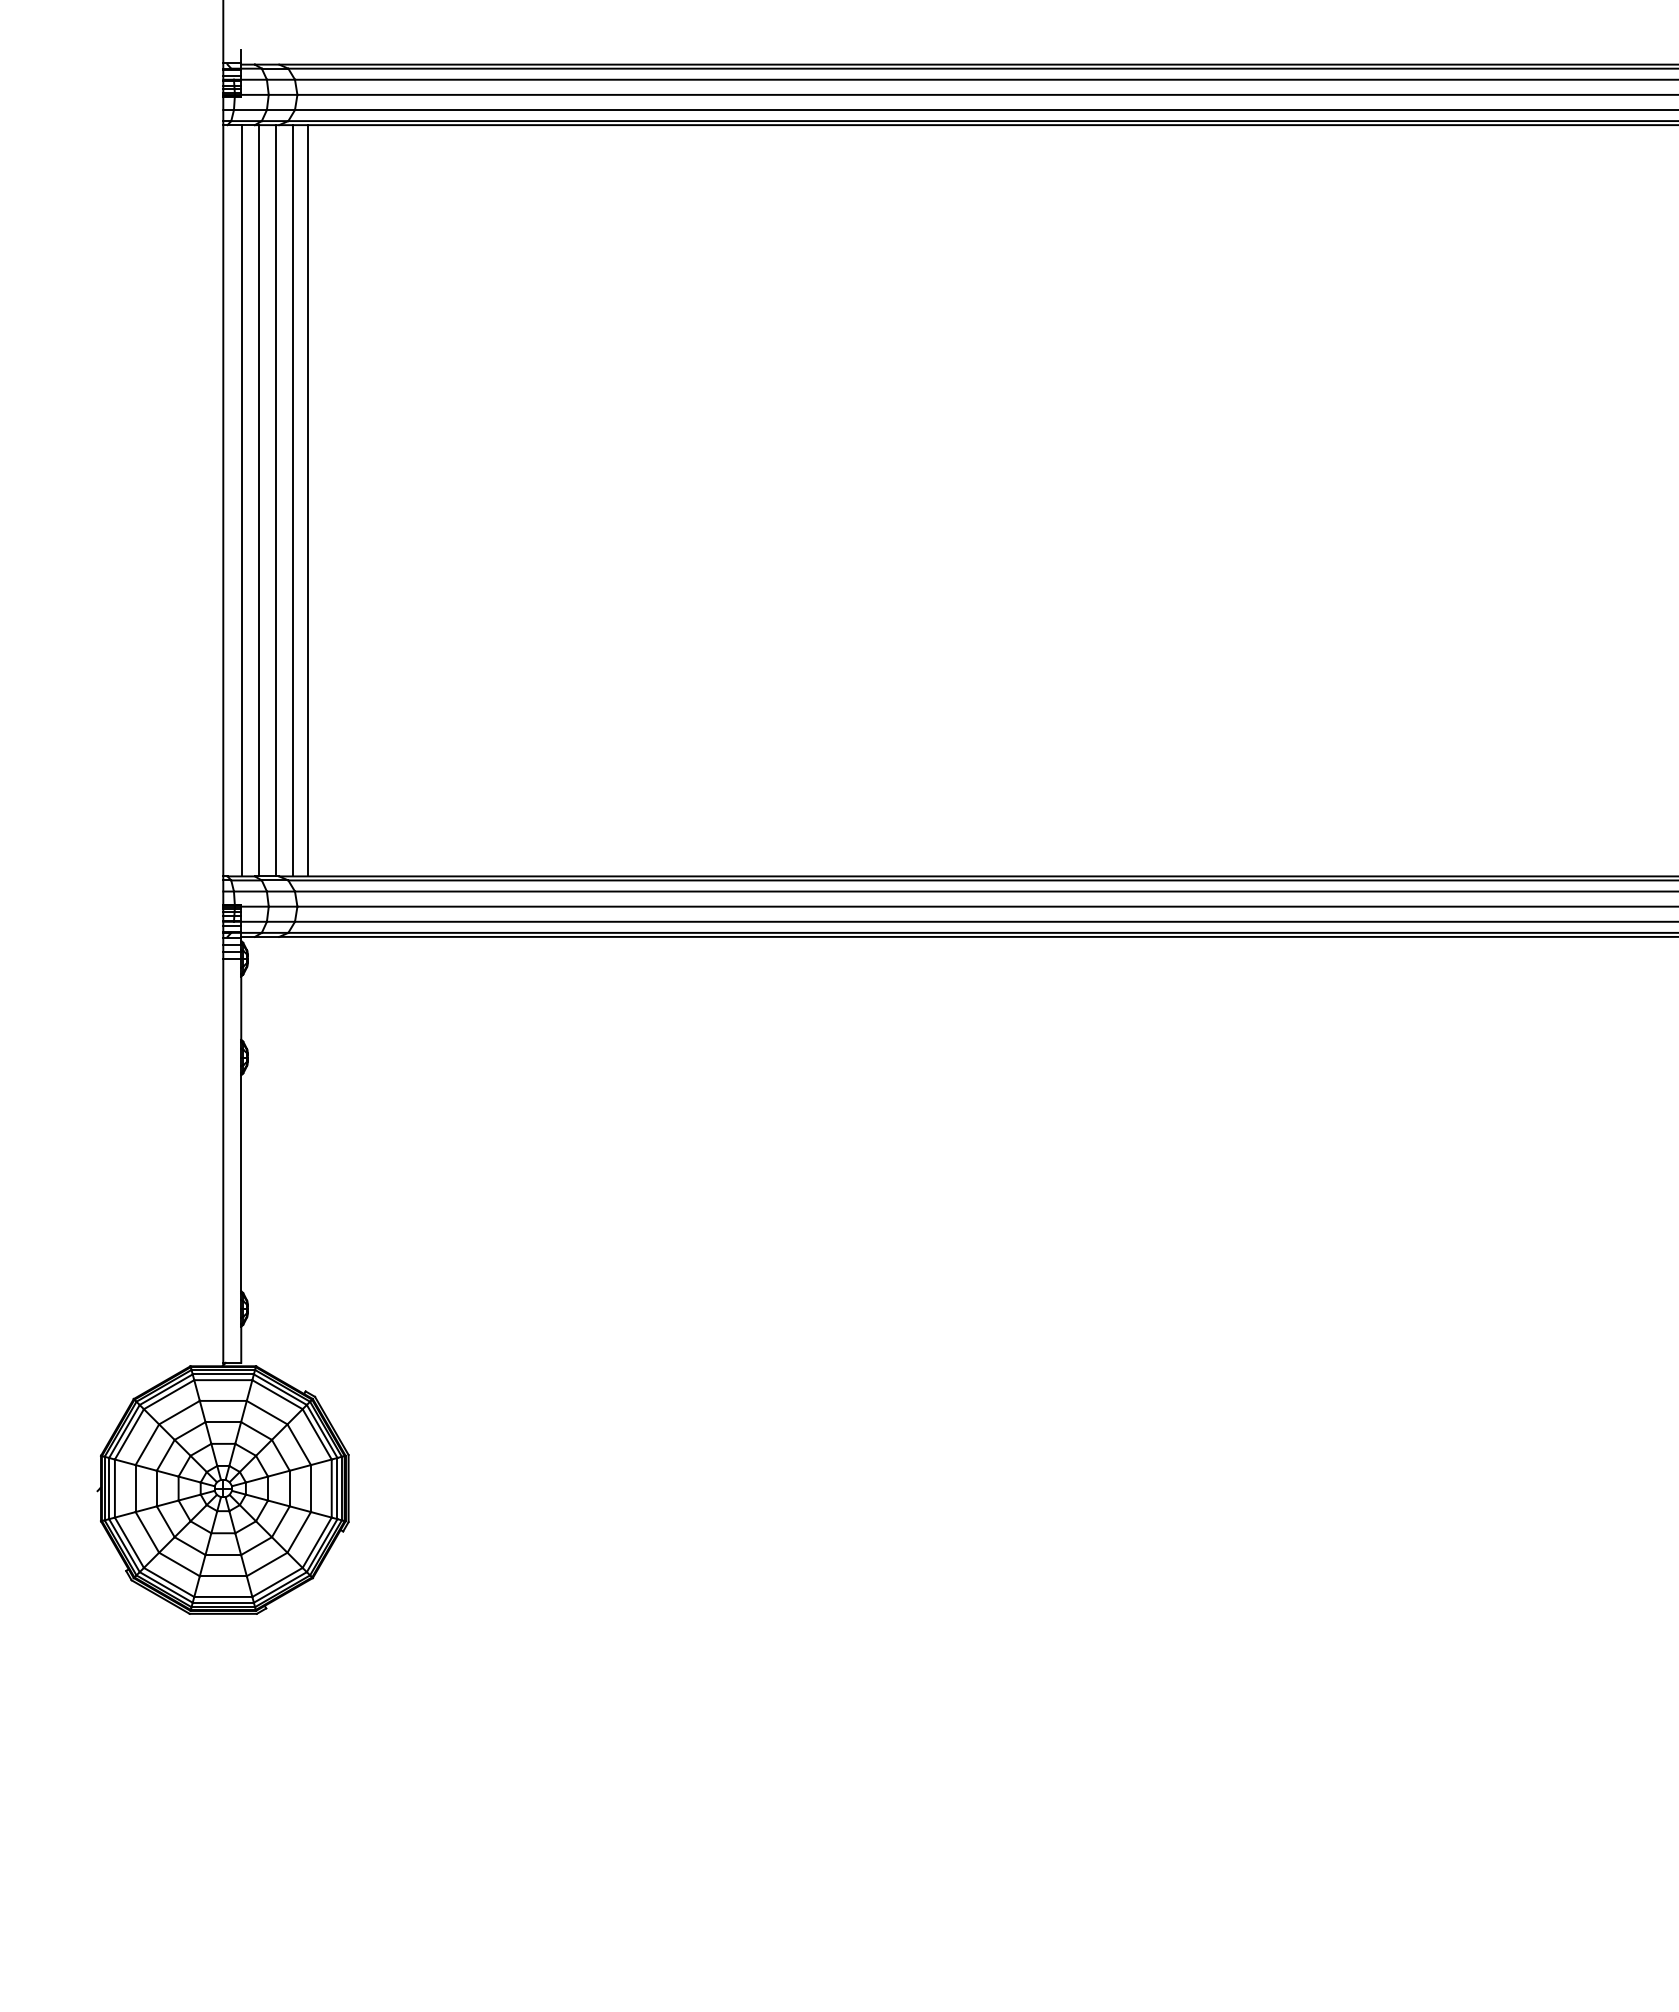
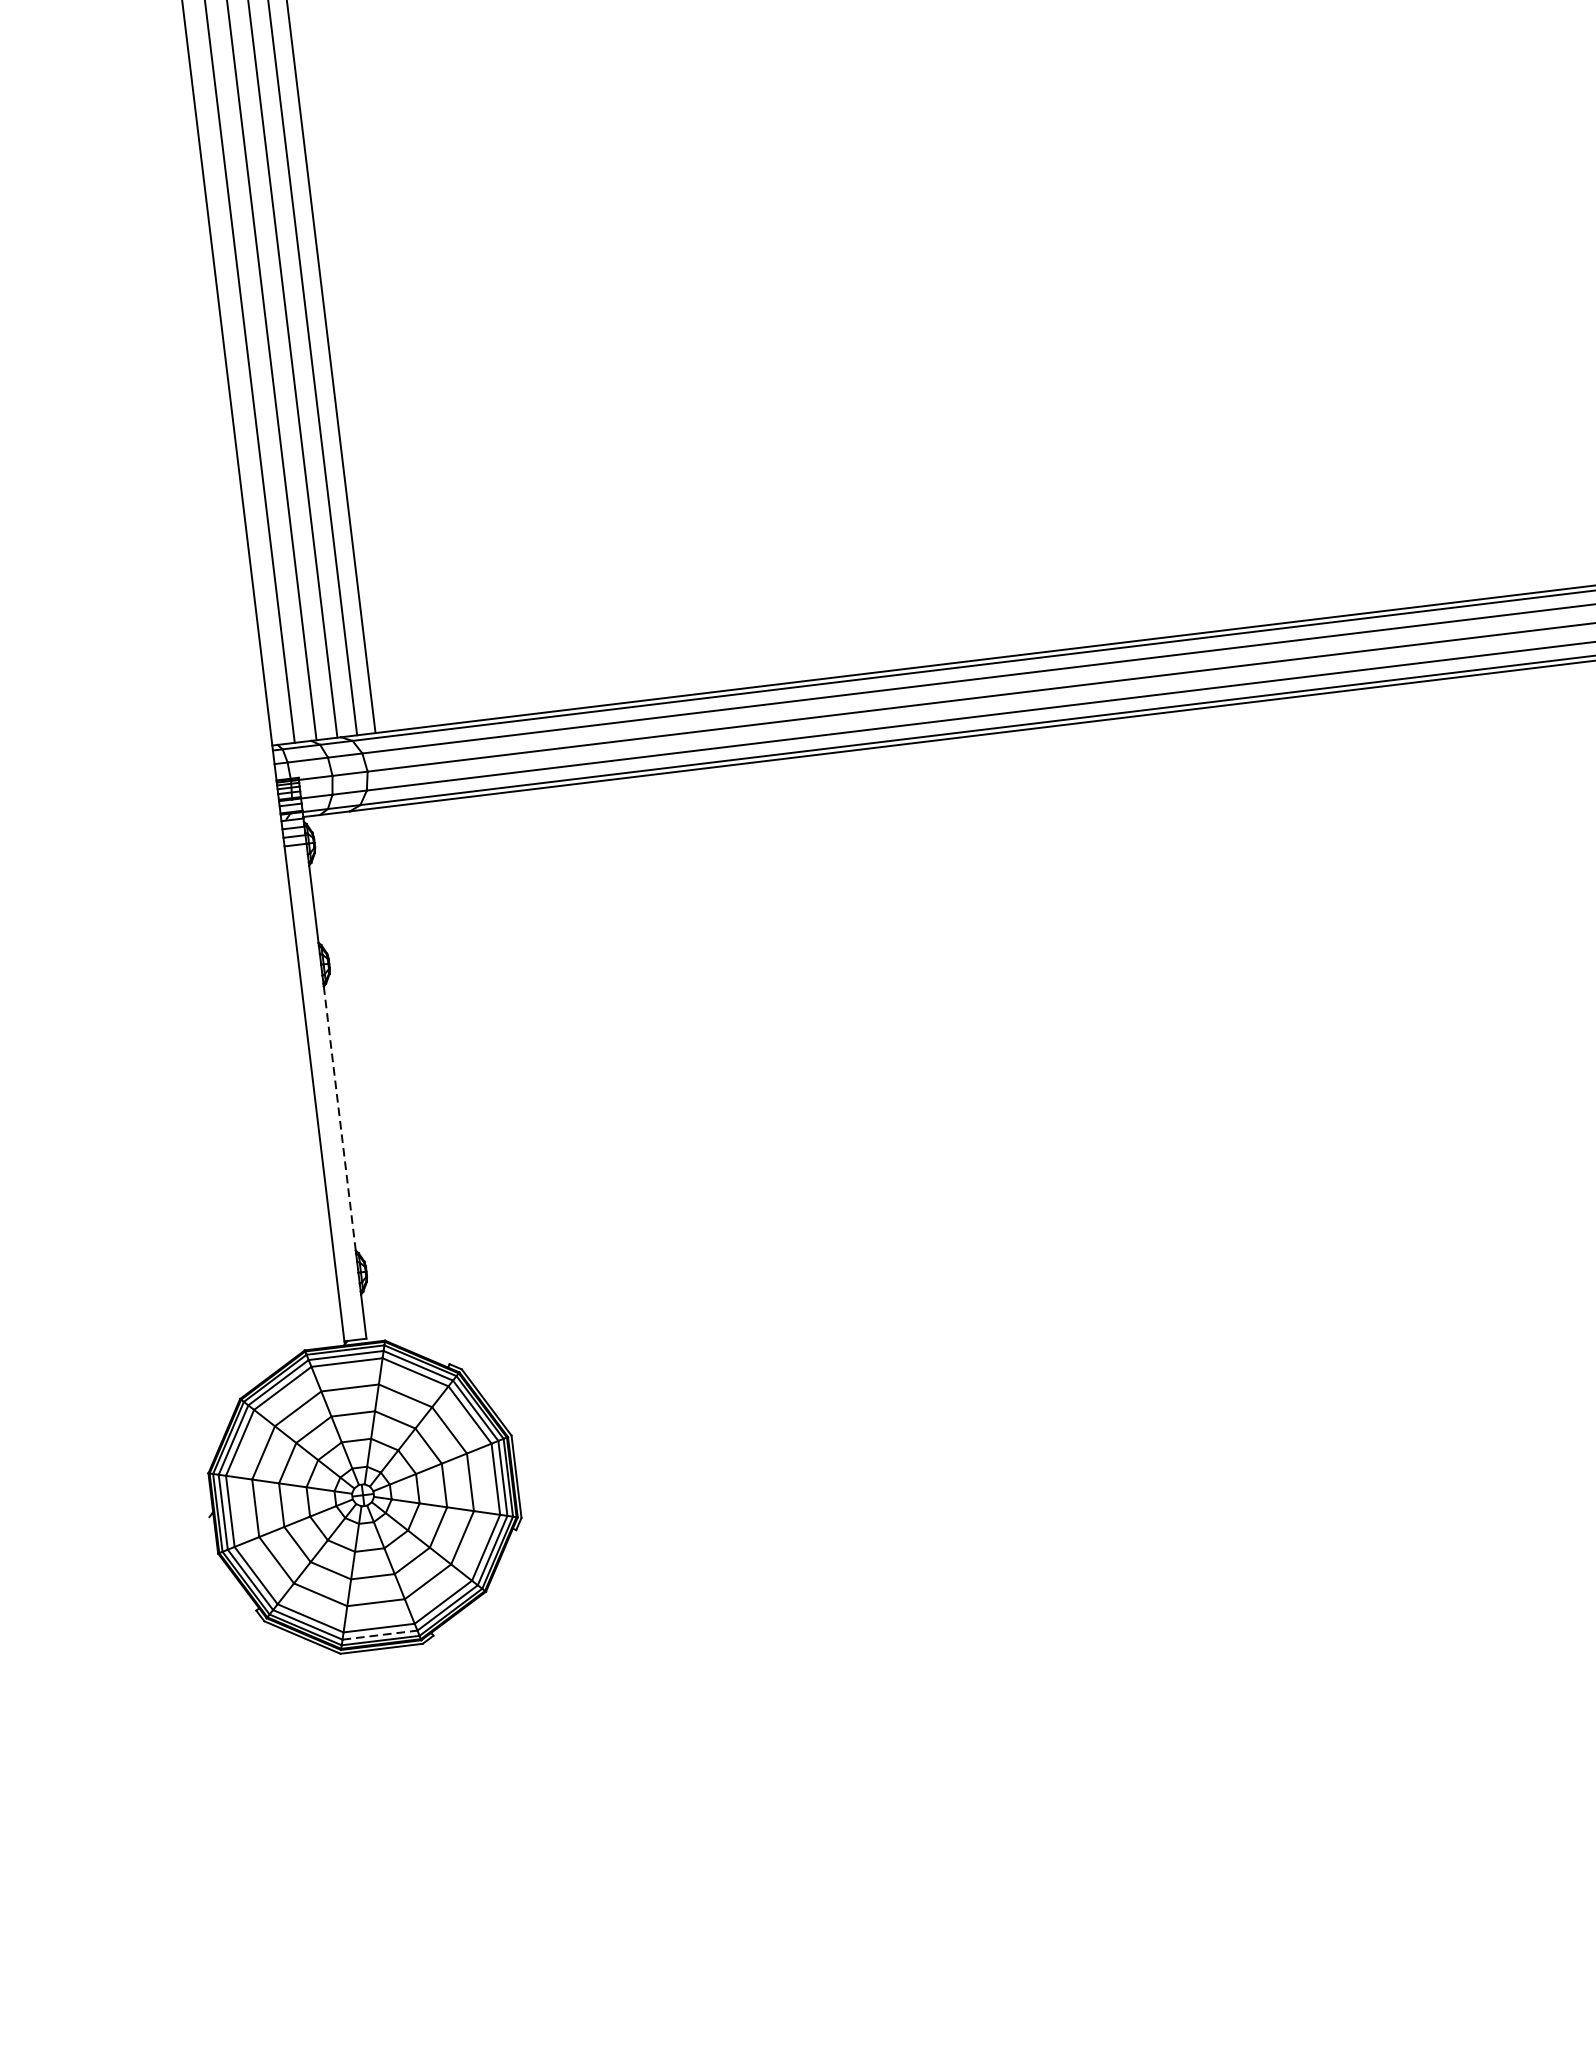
line: (241, 1183) -> (340, 1119), solid -> dashed
line: (223, 1602) -> (380, 1634), solid -> dashed

